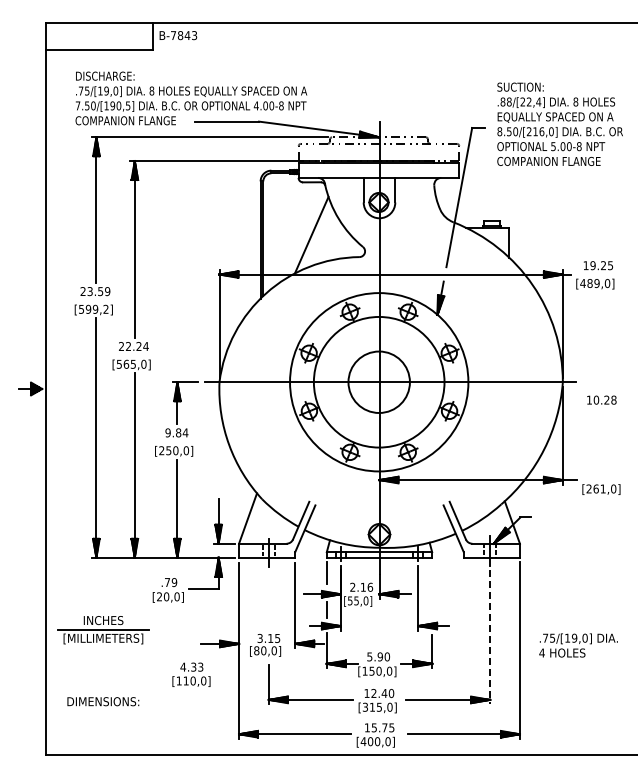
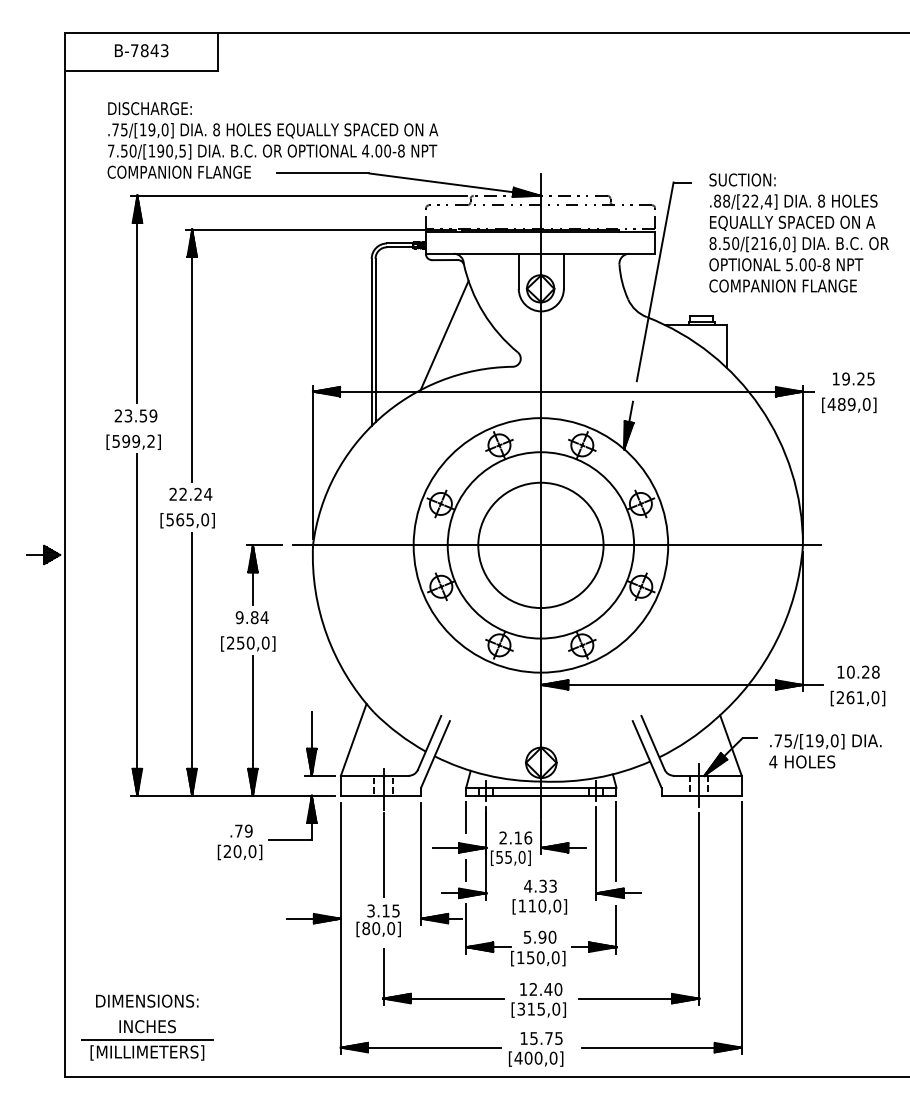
text: (178, 35) -> (141, 50), moved
text: (559, 123) -> (798, 231), moved
circle: (379, 382) -> (541, 545), size x1.43
text: (601, 399) -> (858, 671), moved
line: (432, 589) -> (616, 841), added
line: (268, 598) -> (382, 853), added
part: (103, 630) -> (147, 1040), moved
line: (490, 637) -> (699, 909), dashed -> solid
text: (578, 645) -> (825, 751), moved
text: (191, 674) -> (539, 896), moved

